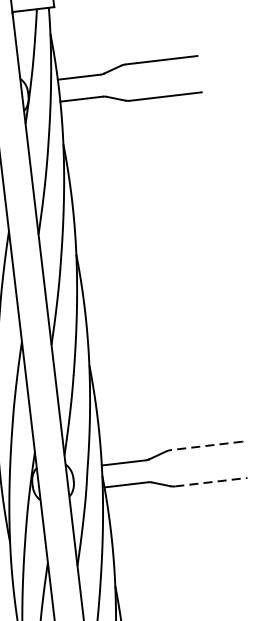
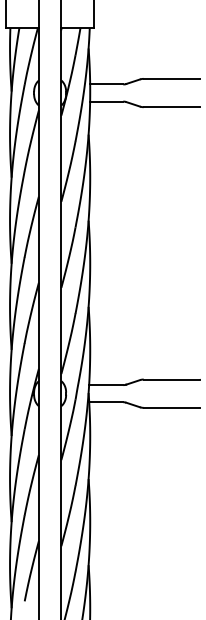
line: (206, 445) -> (171, 379), dashed -> solid
line: (210, 481) -> (171, 407), dashed -> solid

